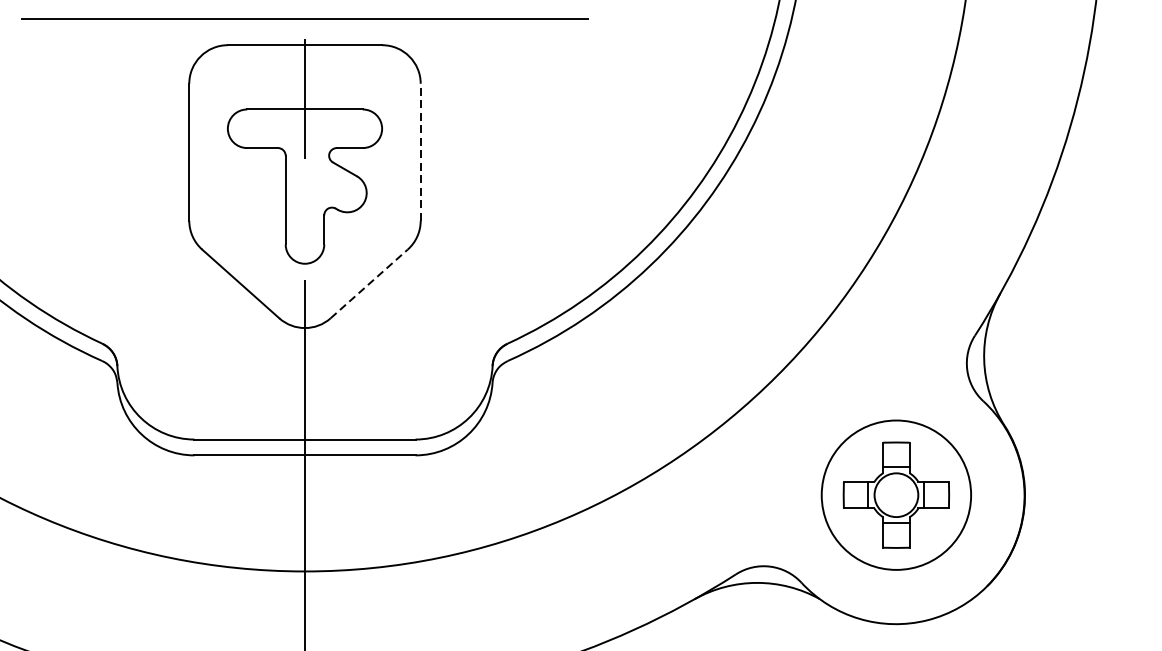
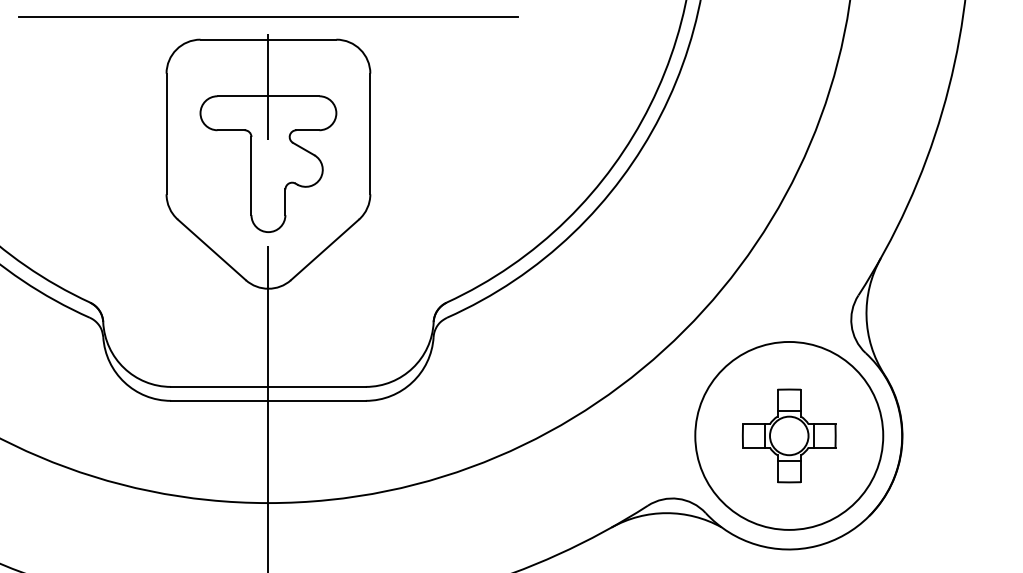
line: (420, 151) -> (370, 133), dashed -> solid
line: (369, 283) -> (325, 249), dashed -> solid
circle: (896, 494) -> (789, 435), size x1.43

